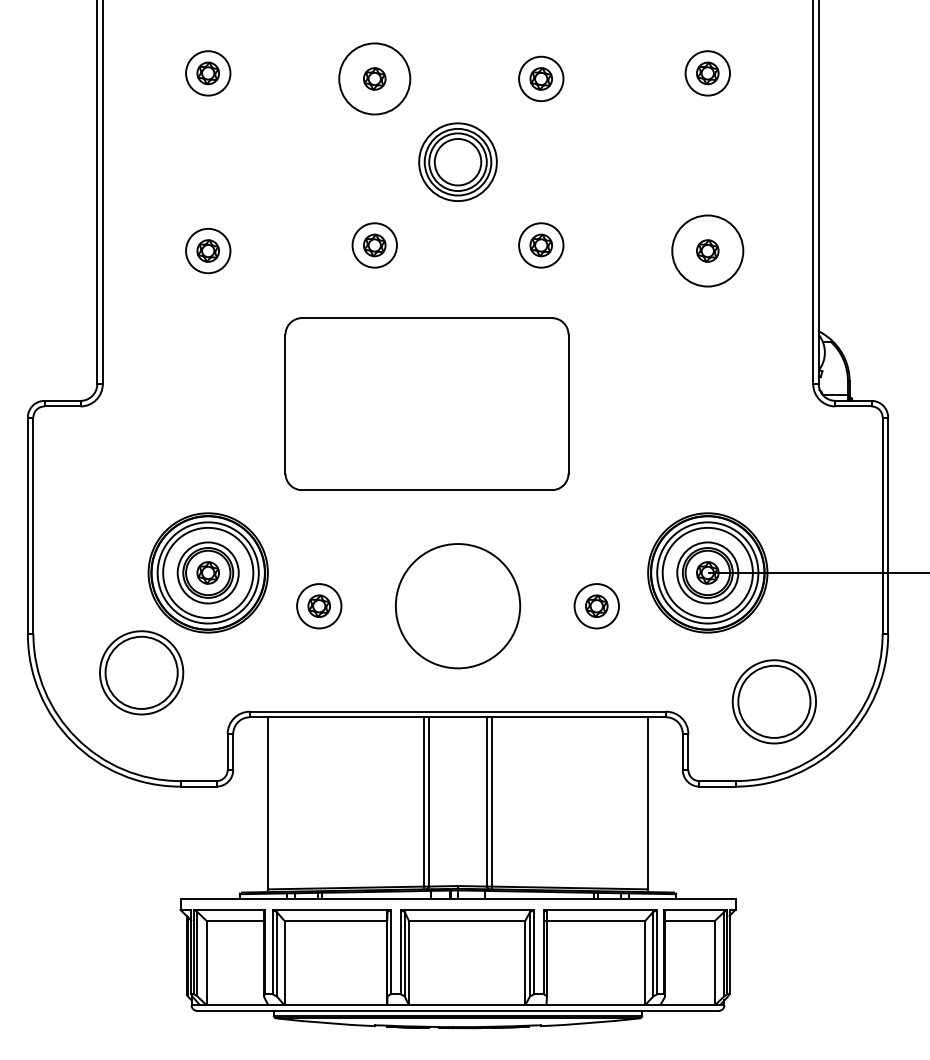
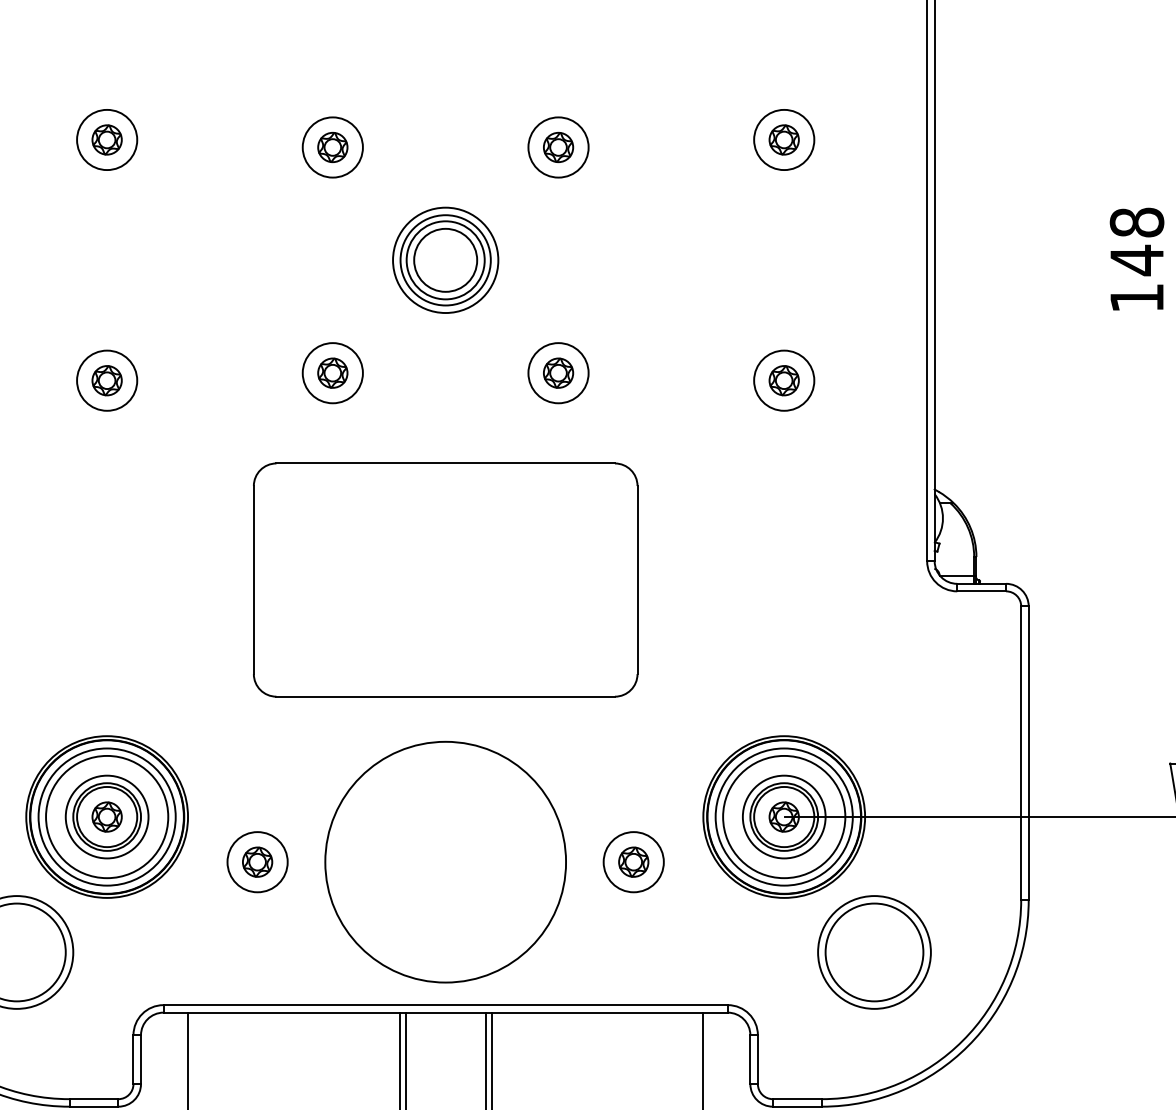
circle: (374, 78) -> (332, 146), size x0.62
circle: (707, 250) -> (783, 379), size x0.62
part: (426, 403) -> (444, 579), moved
circle: (457, 605) -> (444, 861), size x1.43
part: (773, 701) -> (873, 951), moved

